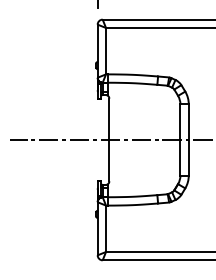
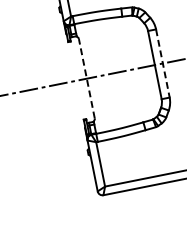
line: (109, 139) -> (86, 78), solid -> dashed
line: (188, 140) -> (162, 64), solid -> dashed

